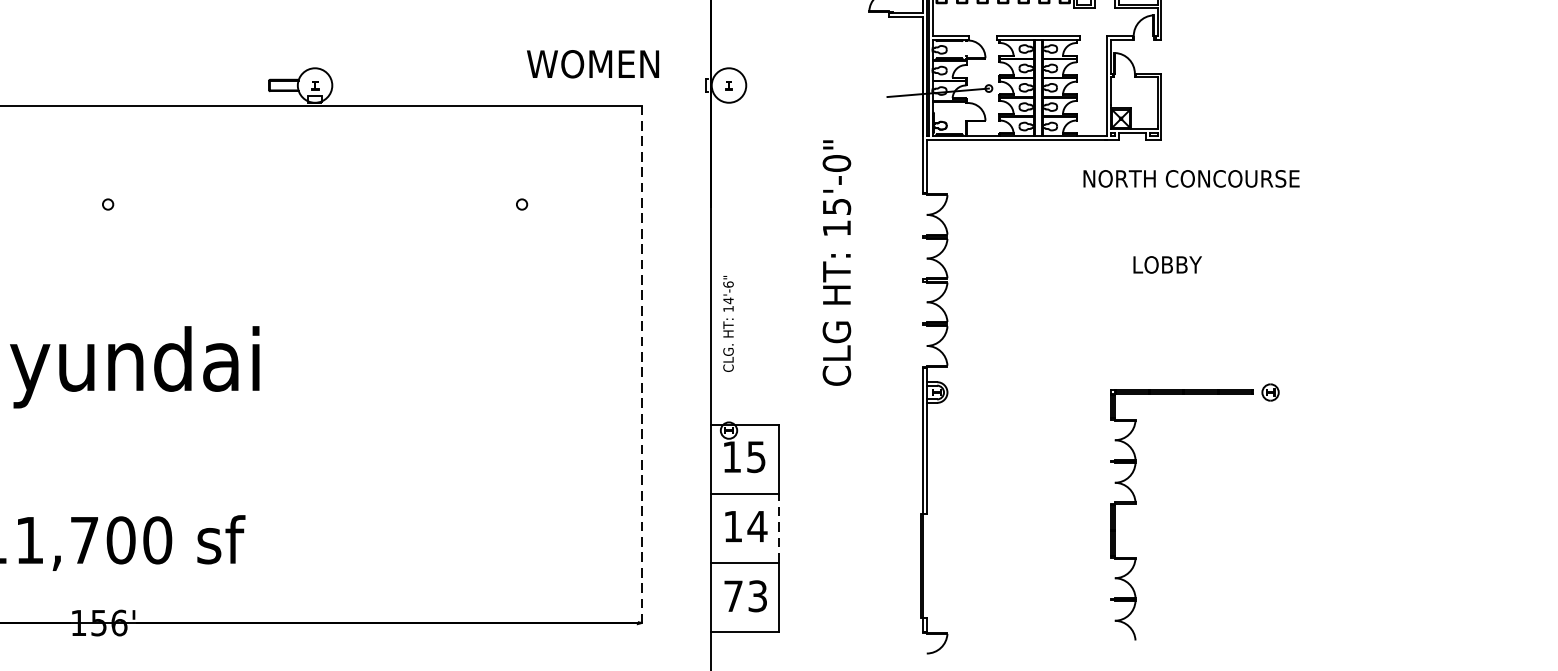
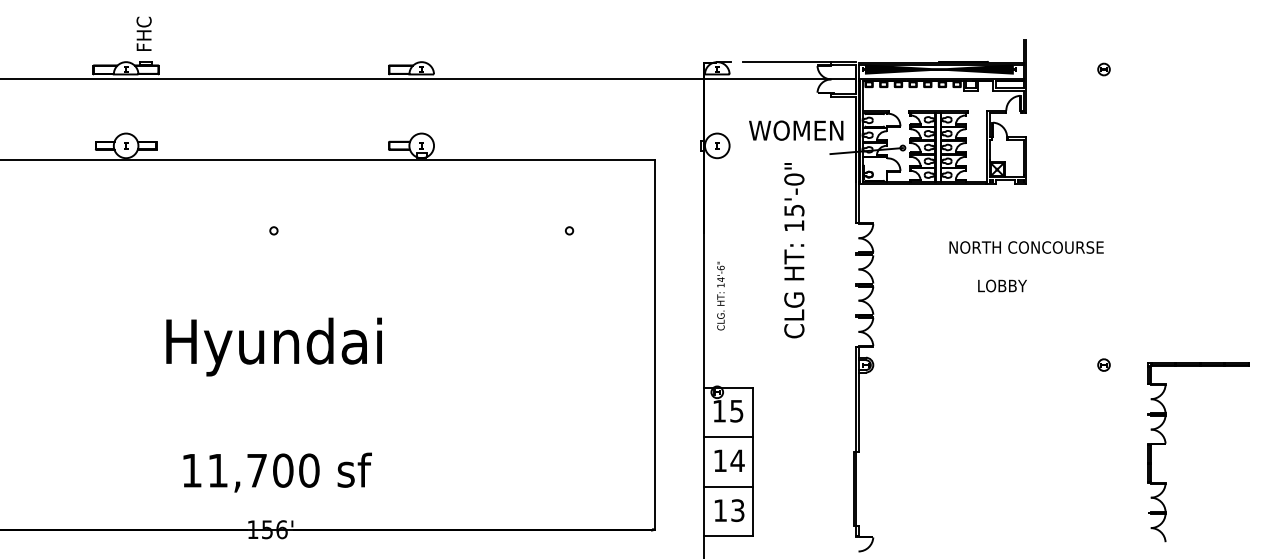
text: (593, 63) -> (796, 130), moved
text: (1191, 178) -> (1026, 247), moved
text: (837, 262) -> (794, 250), moved
text: (1167, 264) -> (1002, 285), moved
text: (727, 323) -> (720, 295), moved
line: (641, 363) -> (654, 344), dashed -> solid
part: (1136, 502) -> (1166, 443), moved
line: (779, 528) -> (753, 462), dashed -> solid
text: (733, 596) -> (720, 510), 73 -> 13

